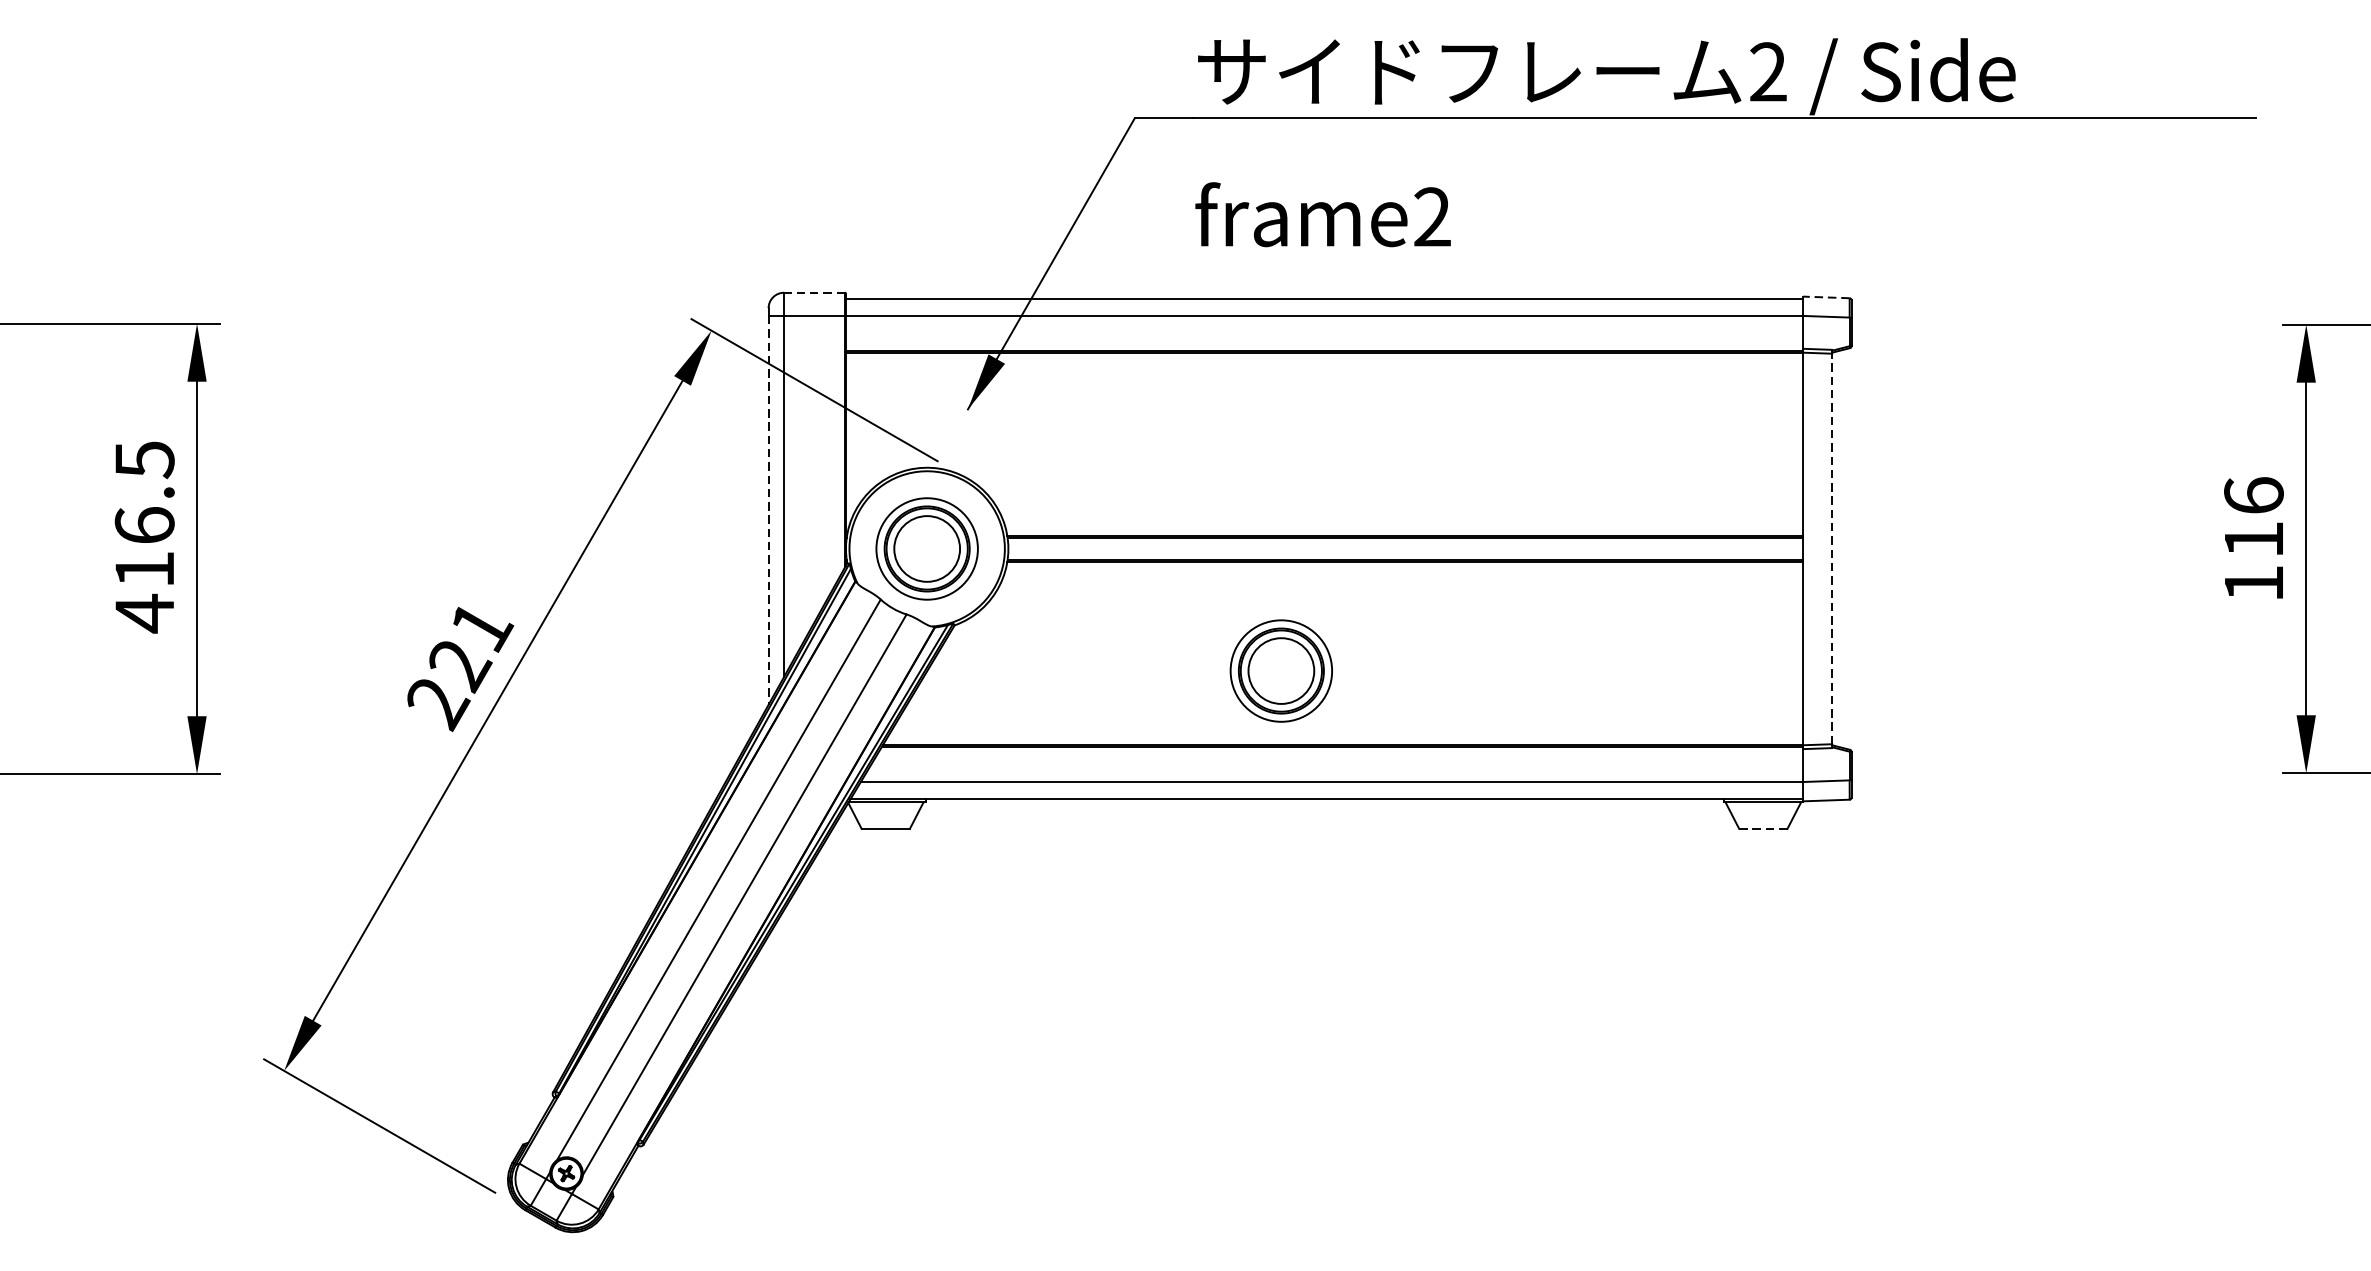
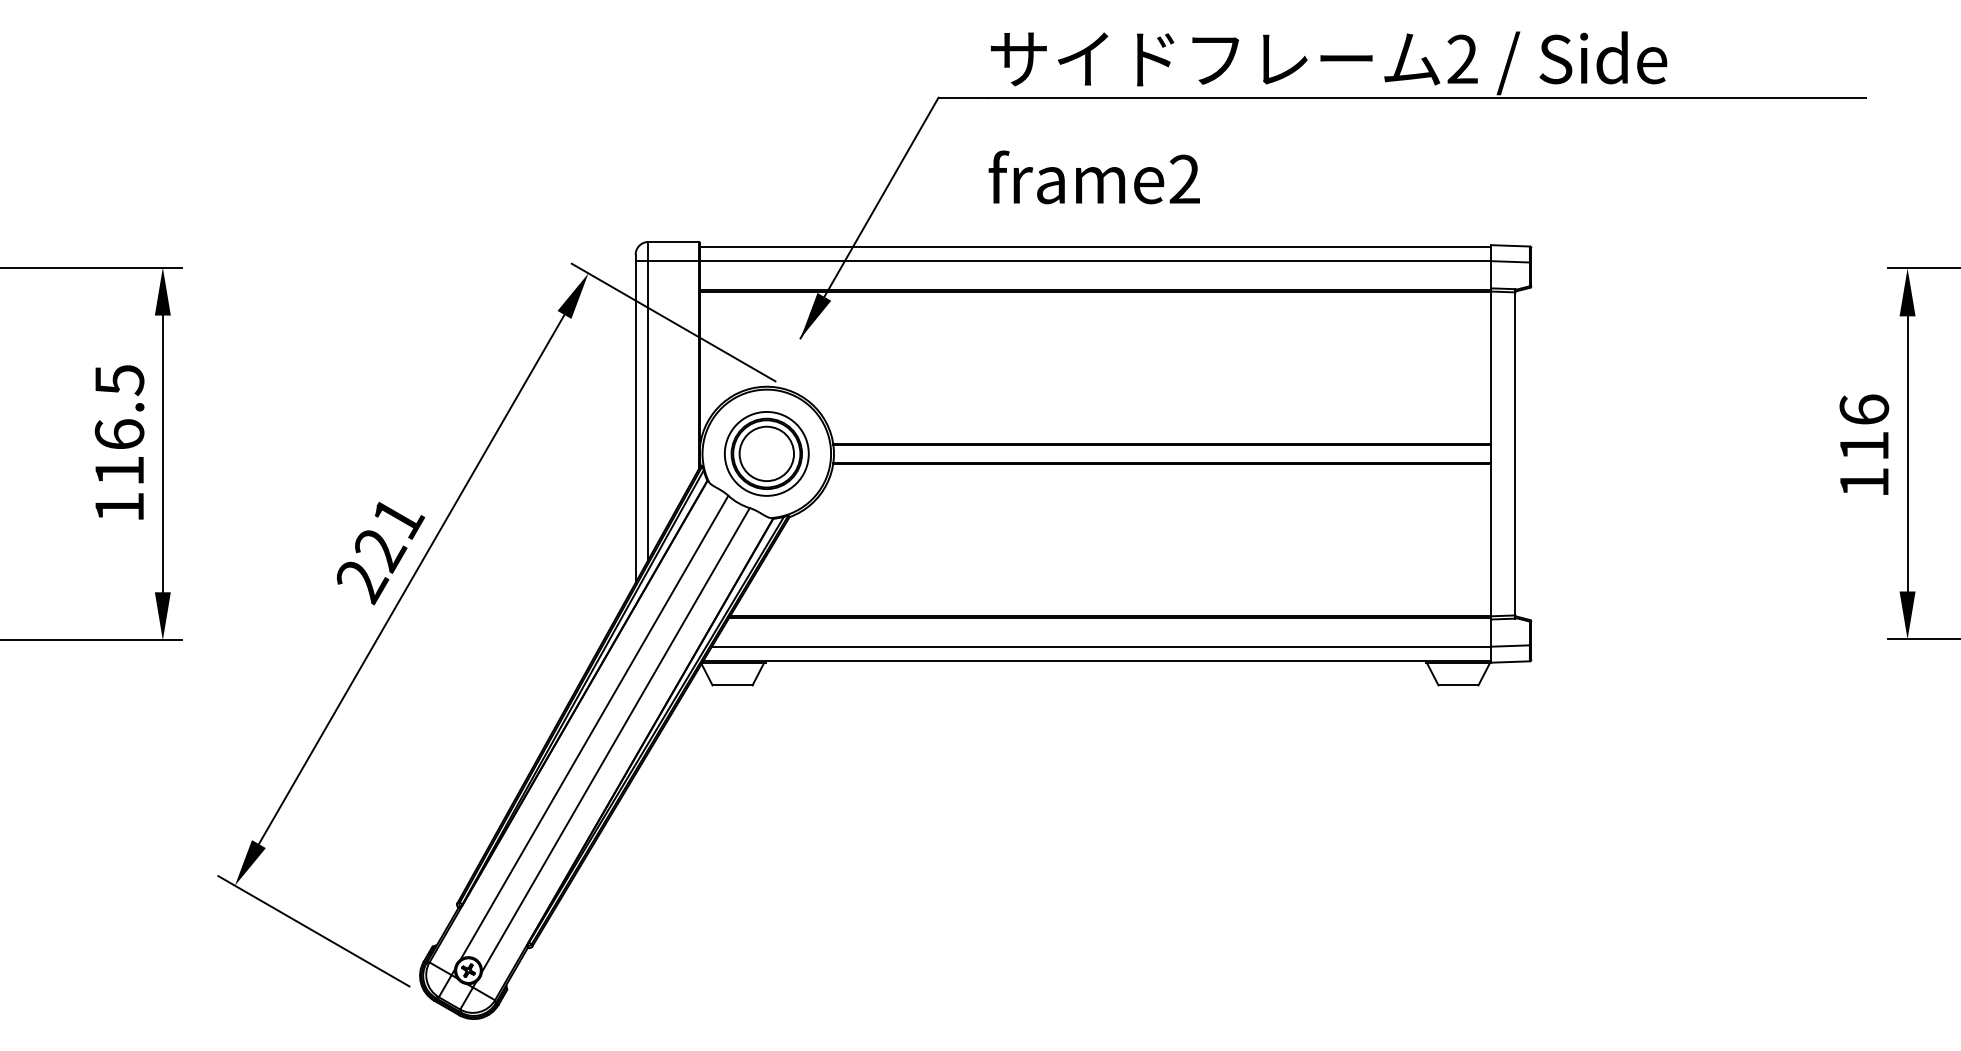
line: (814, 292) -> (673, 241), dashed -> solid
line: (1826, 297) -> (1510, 245), dashed -> solid
line: (768, 510) -> (635, 422), dashed -> solid
line: (1832, 548) -> (1515, 453), dashed -> solid
text: (144, 613) -> (119, 507), 416.5 -> 116.5
part: (1281, 670) -> (1059, 554), removed
line: (1763, 828) -> (1458, 685), dashed -> solid

